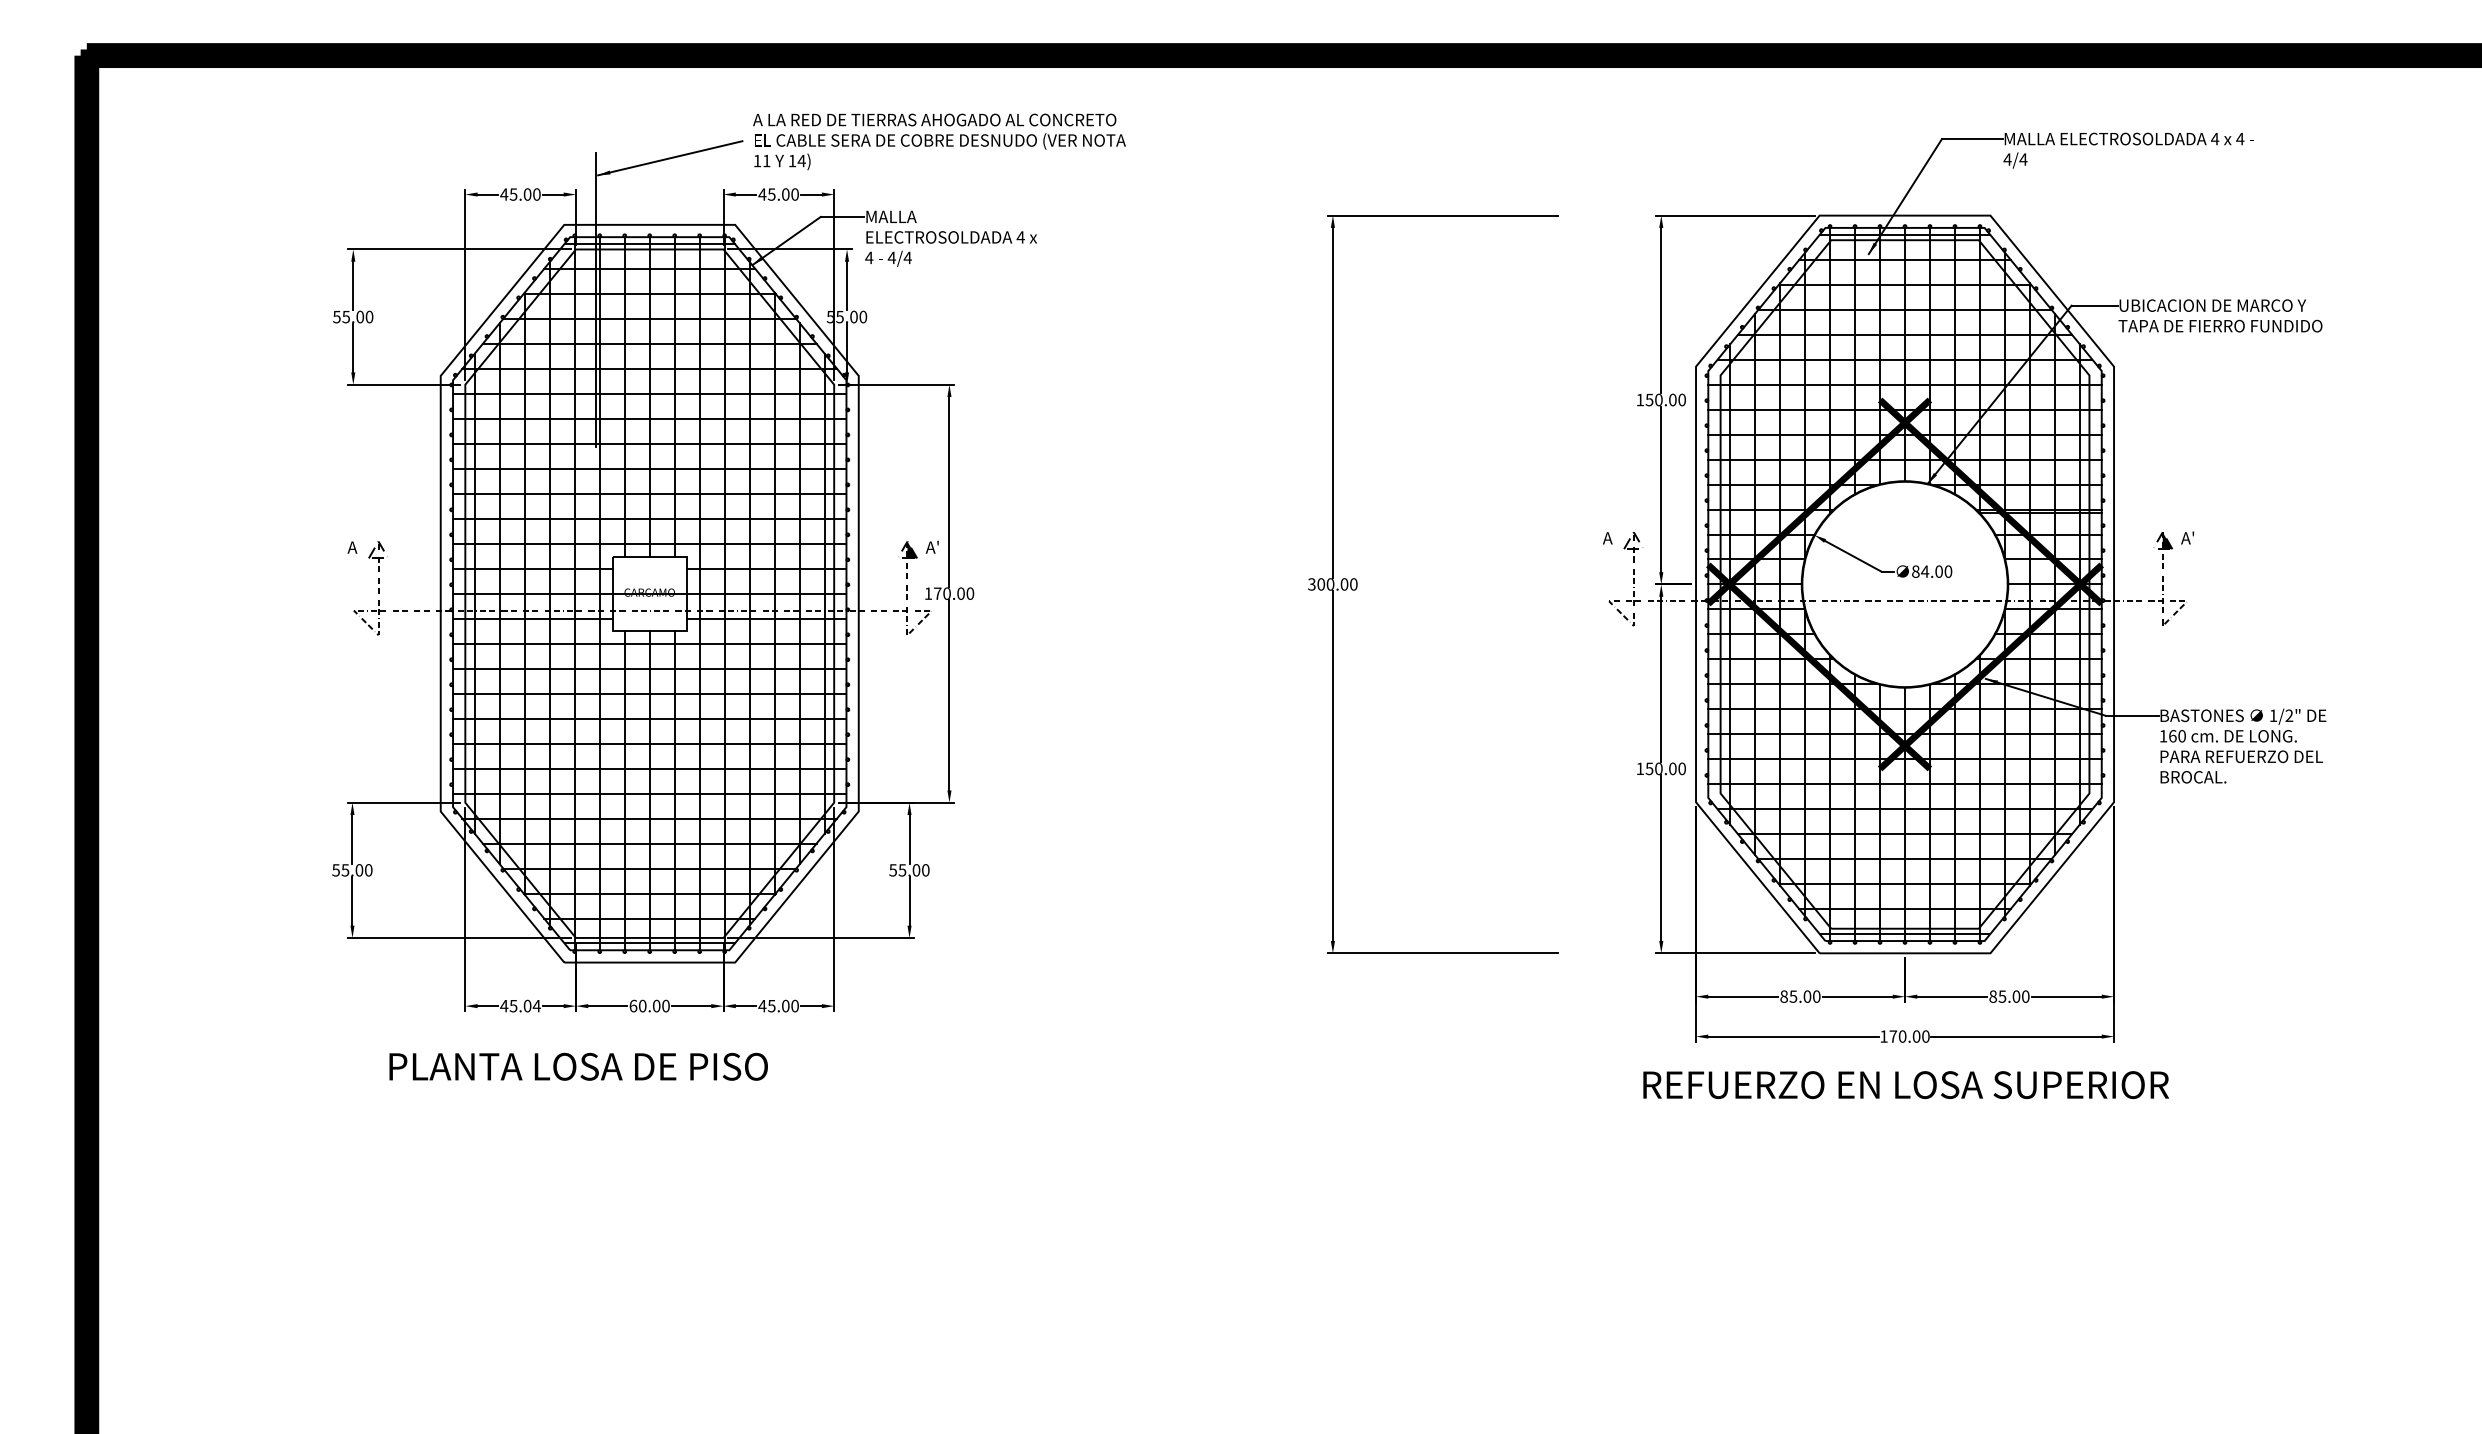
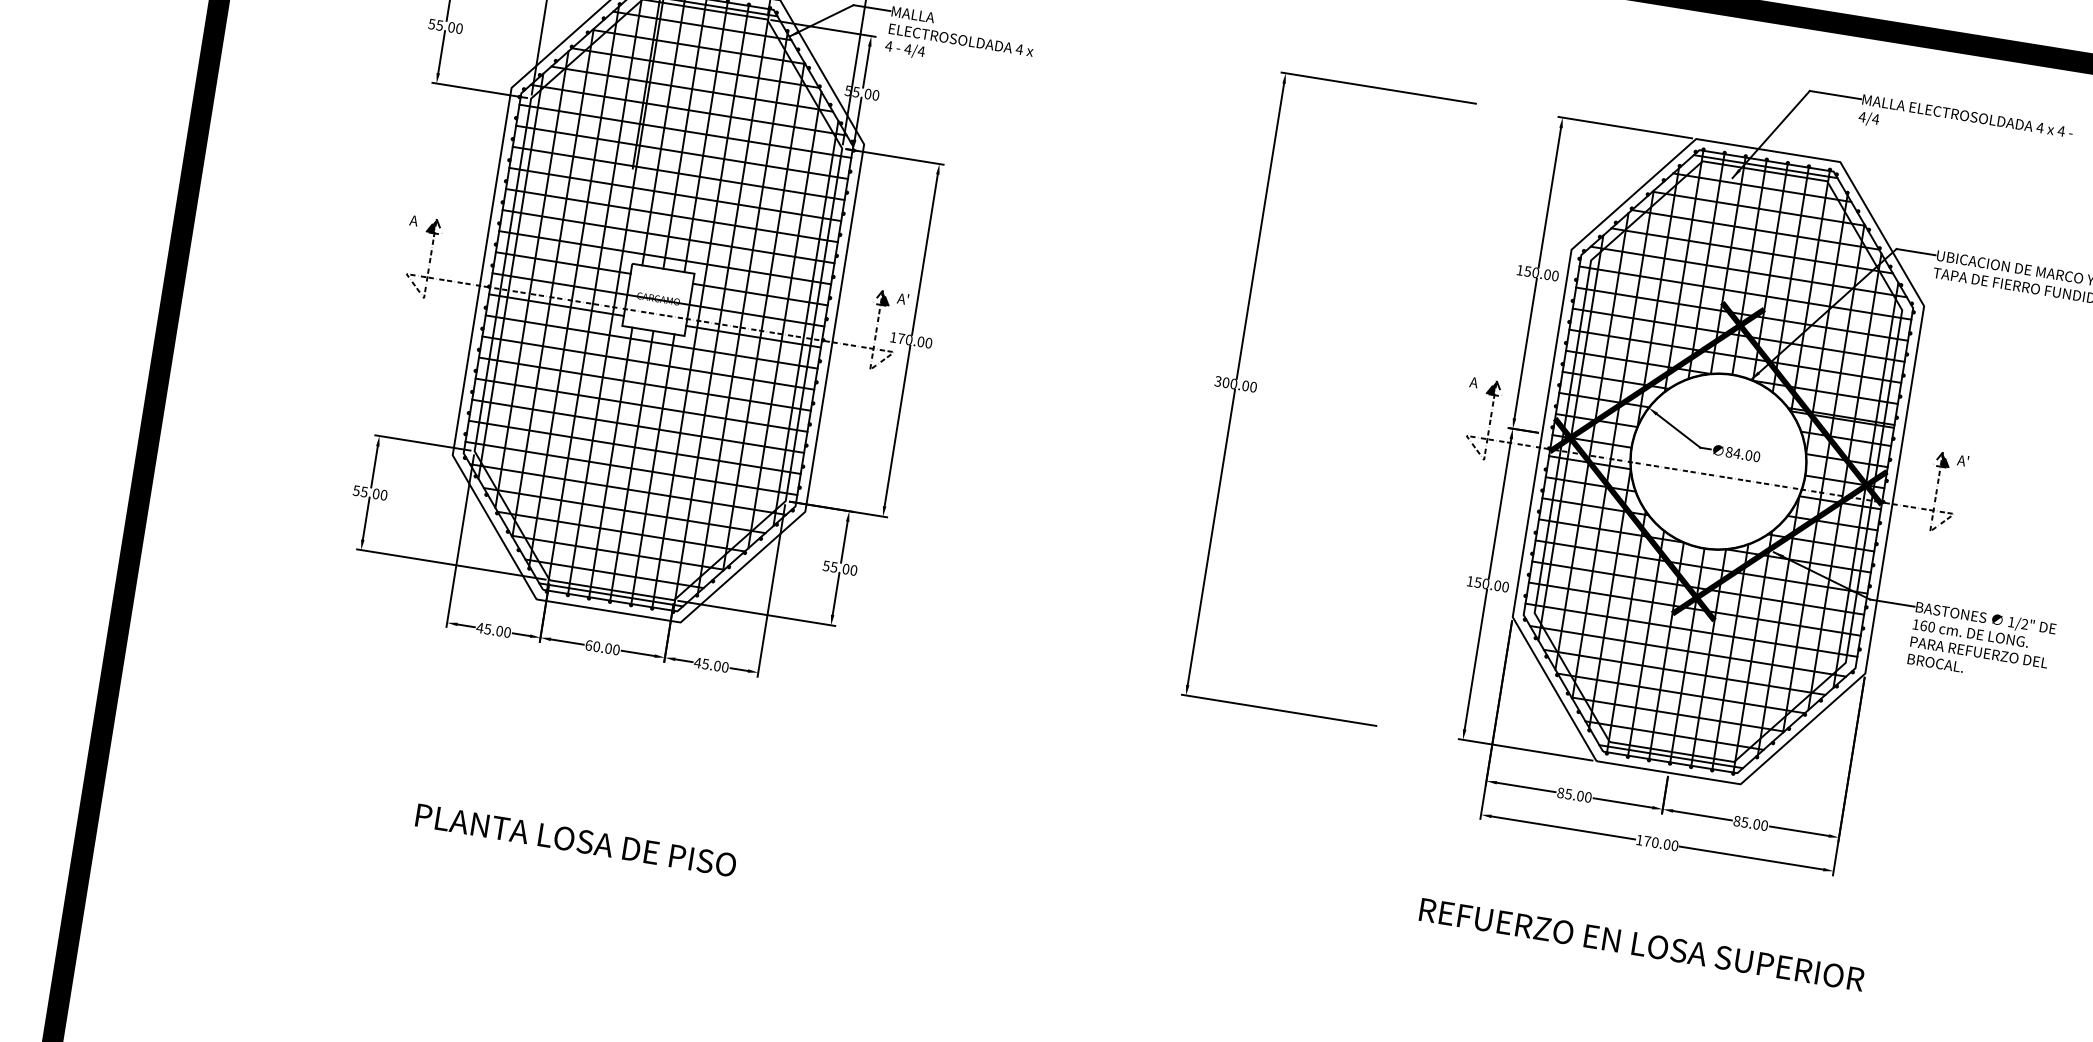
fill: (1628, 540) -> (1491, 387), added
fill: (373, 549) -> (431, 225), added
text: (536, 1005) -> (507, 631), 45.04 -> 45.00
text: (578, 1066) -> (576, 840), moved
text: (1906, 1084) -> (1642, 944), moved

